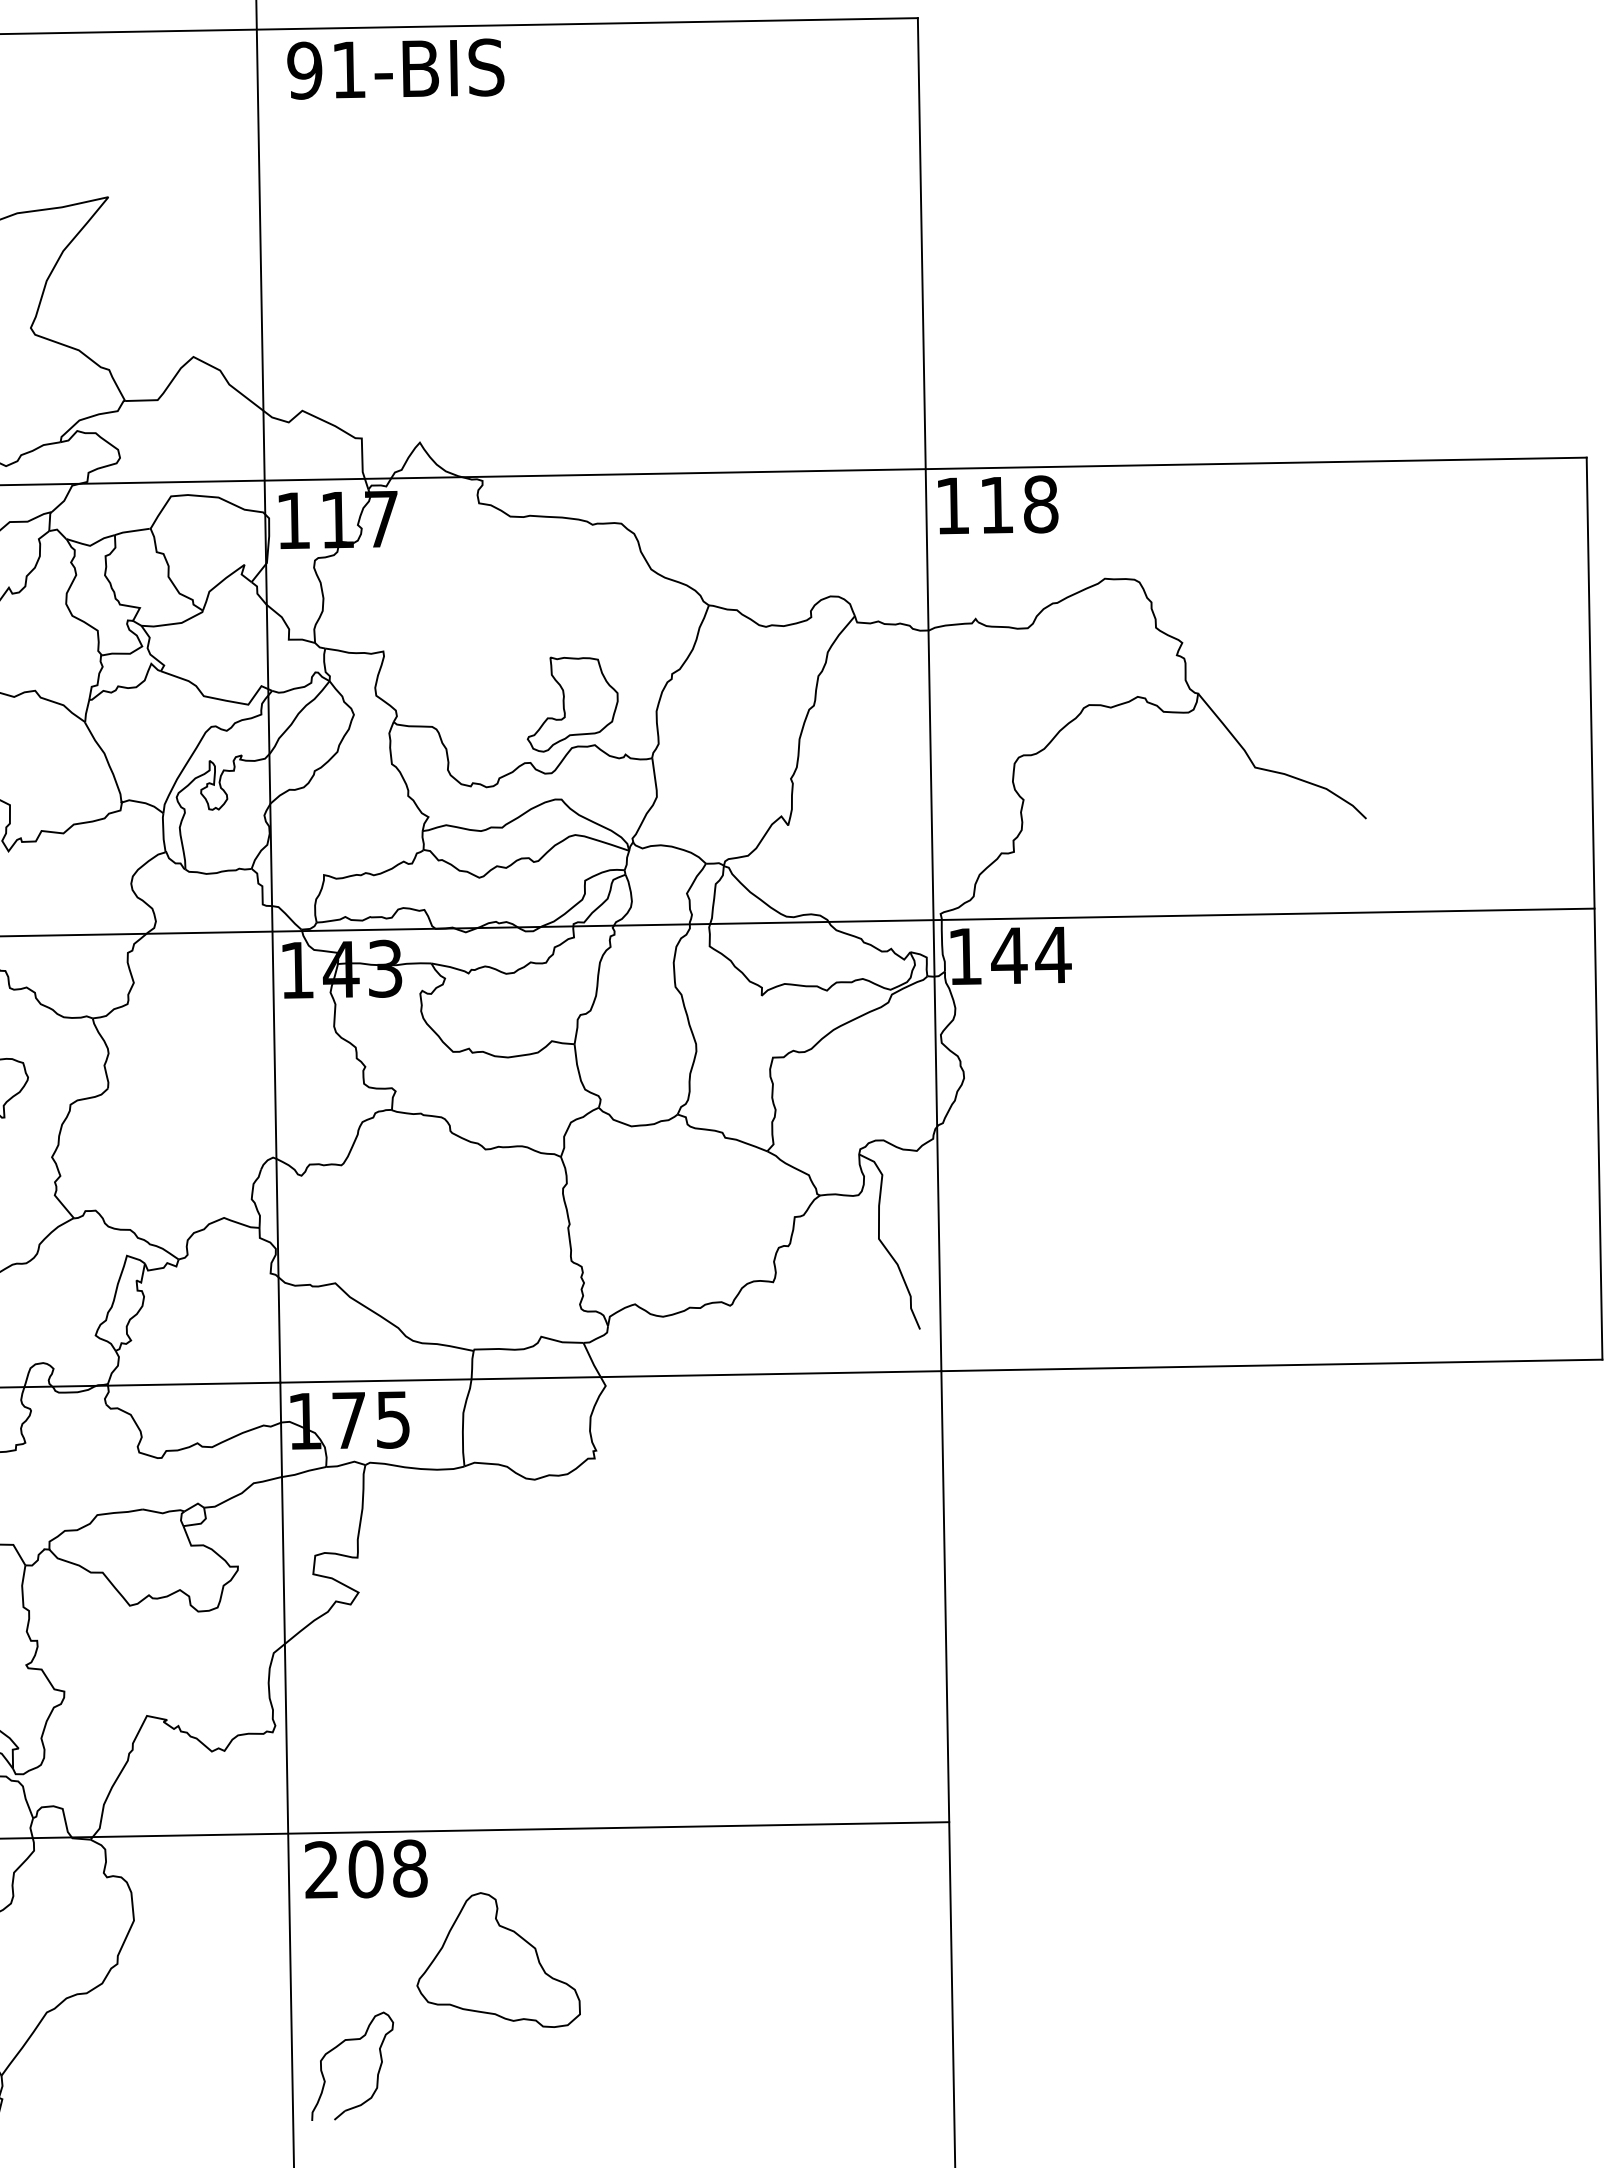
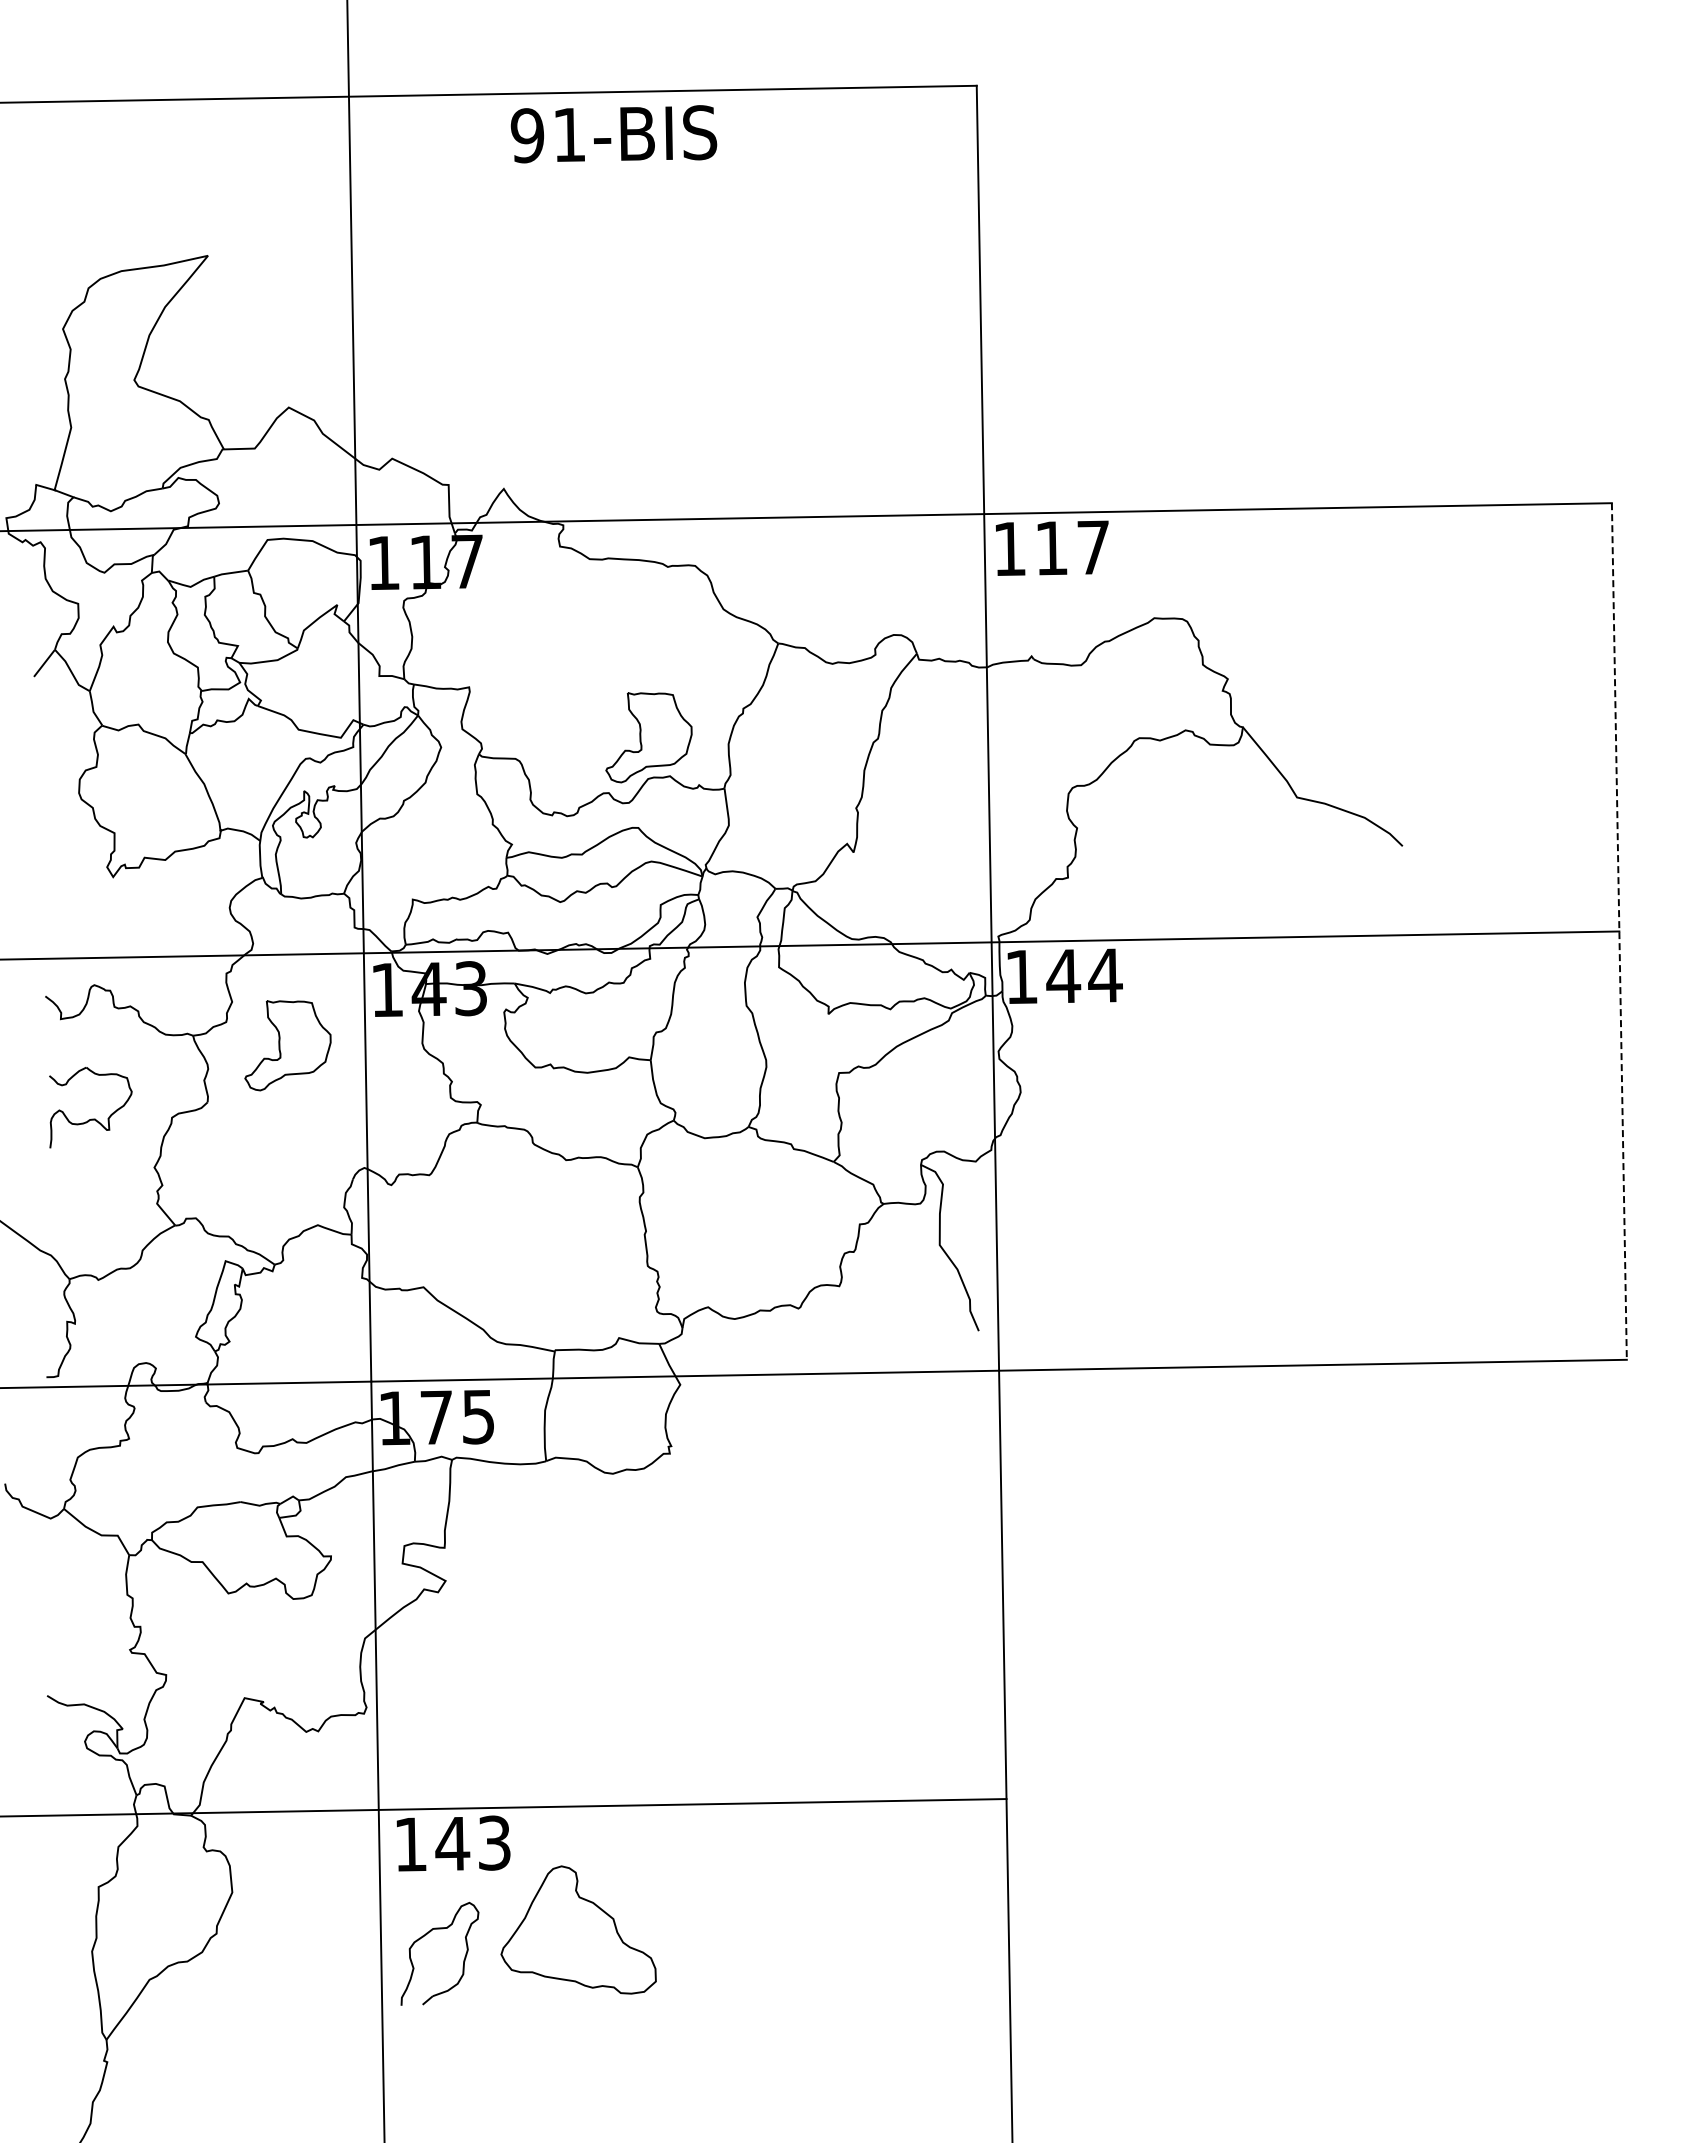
text: (395, 69) -> (613, 134), moved
text: (1040, 504) -> (1093, 547), 118 -> 117
line: (1594, 909) -> (1619, 932), solid -> dashed
part: (192, 1028) -> (287, 1045), added
text: (365, 1869) -> (452, 1843), 208 -> 143
part: (338, 2046) -> (426, 1935), moved

